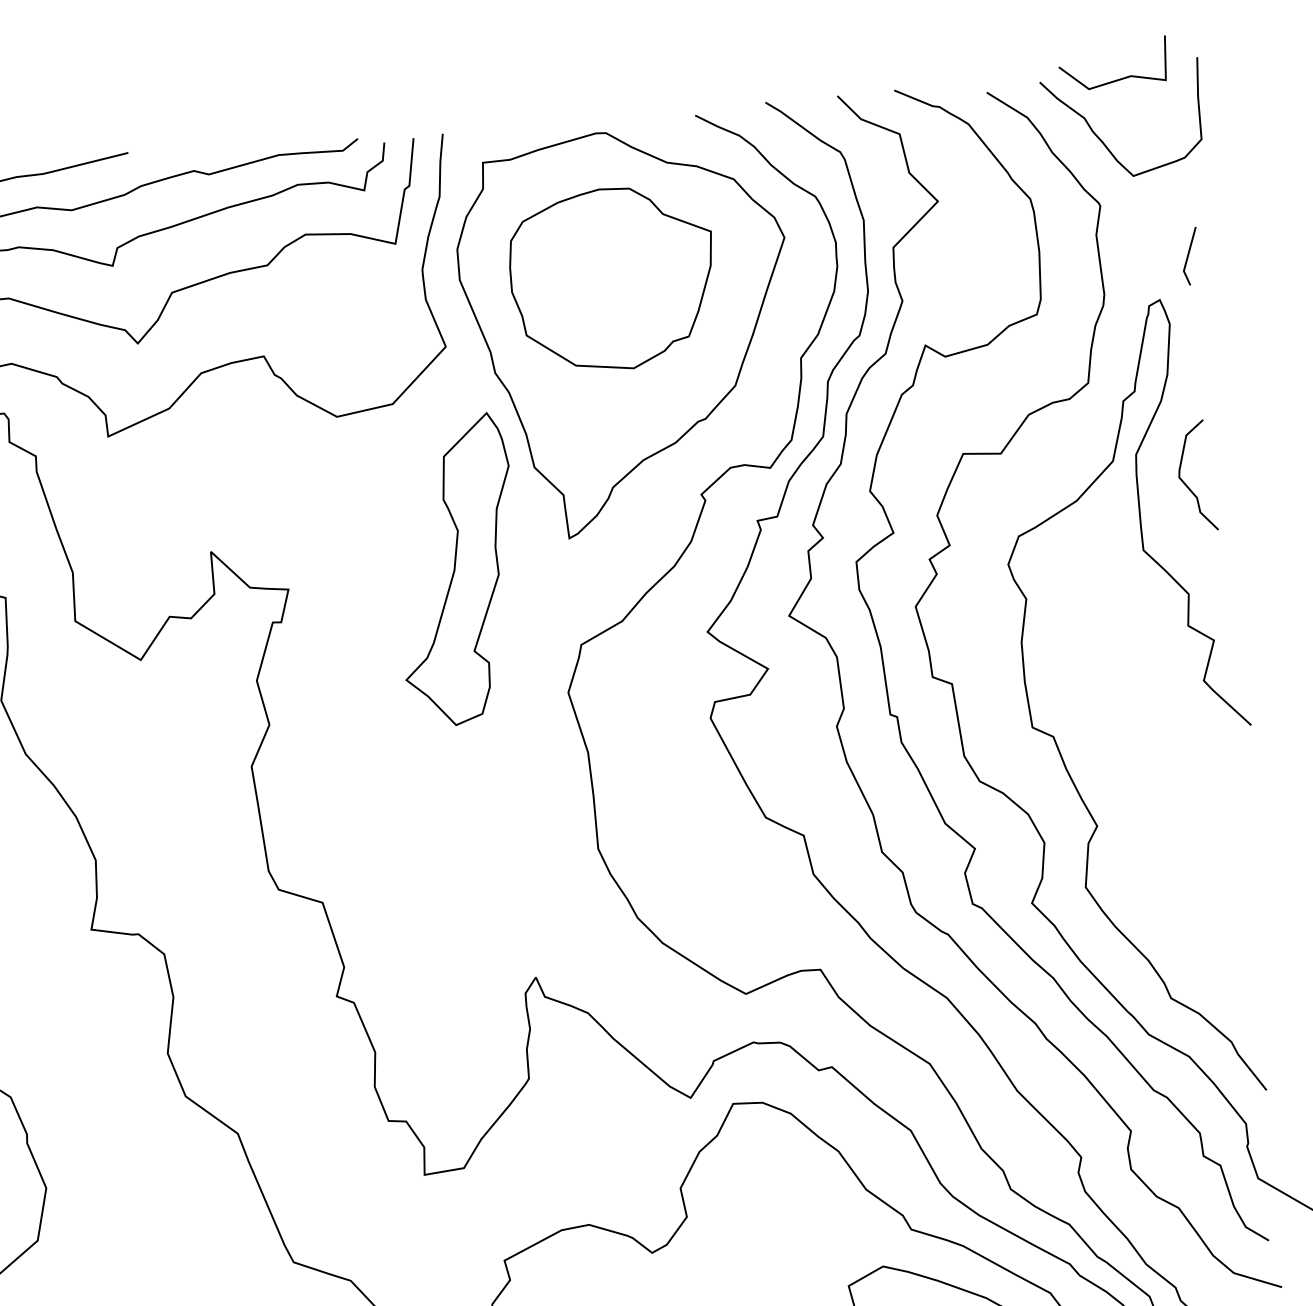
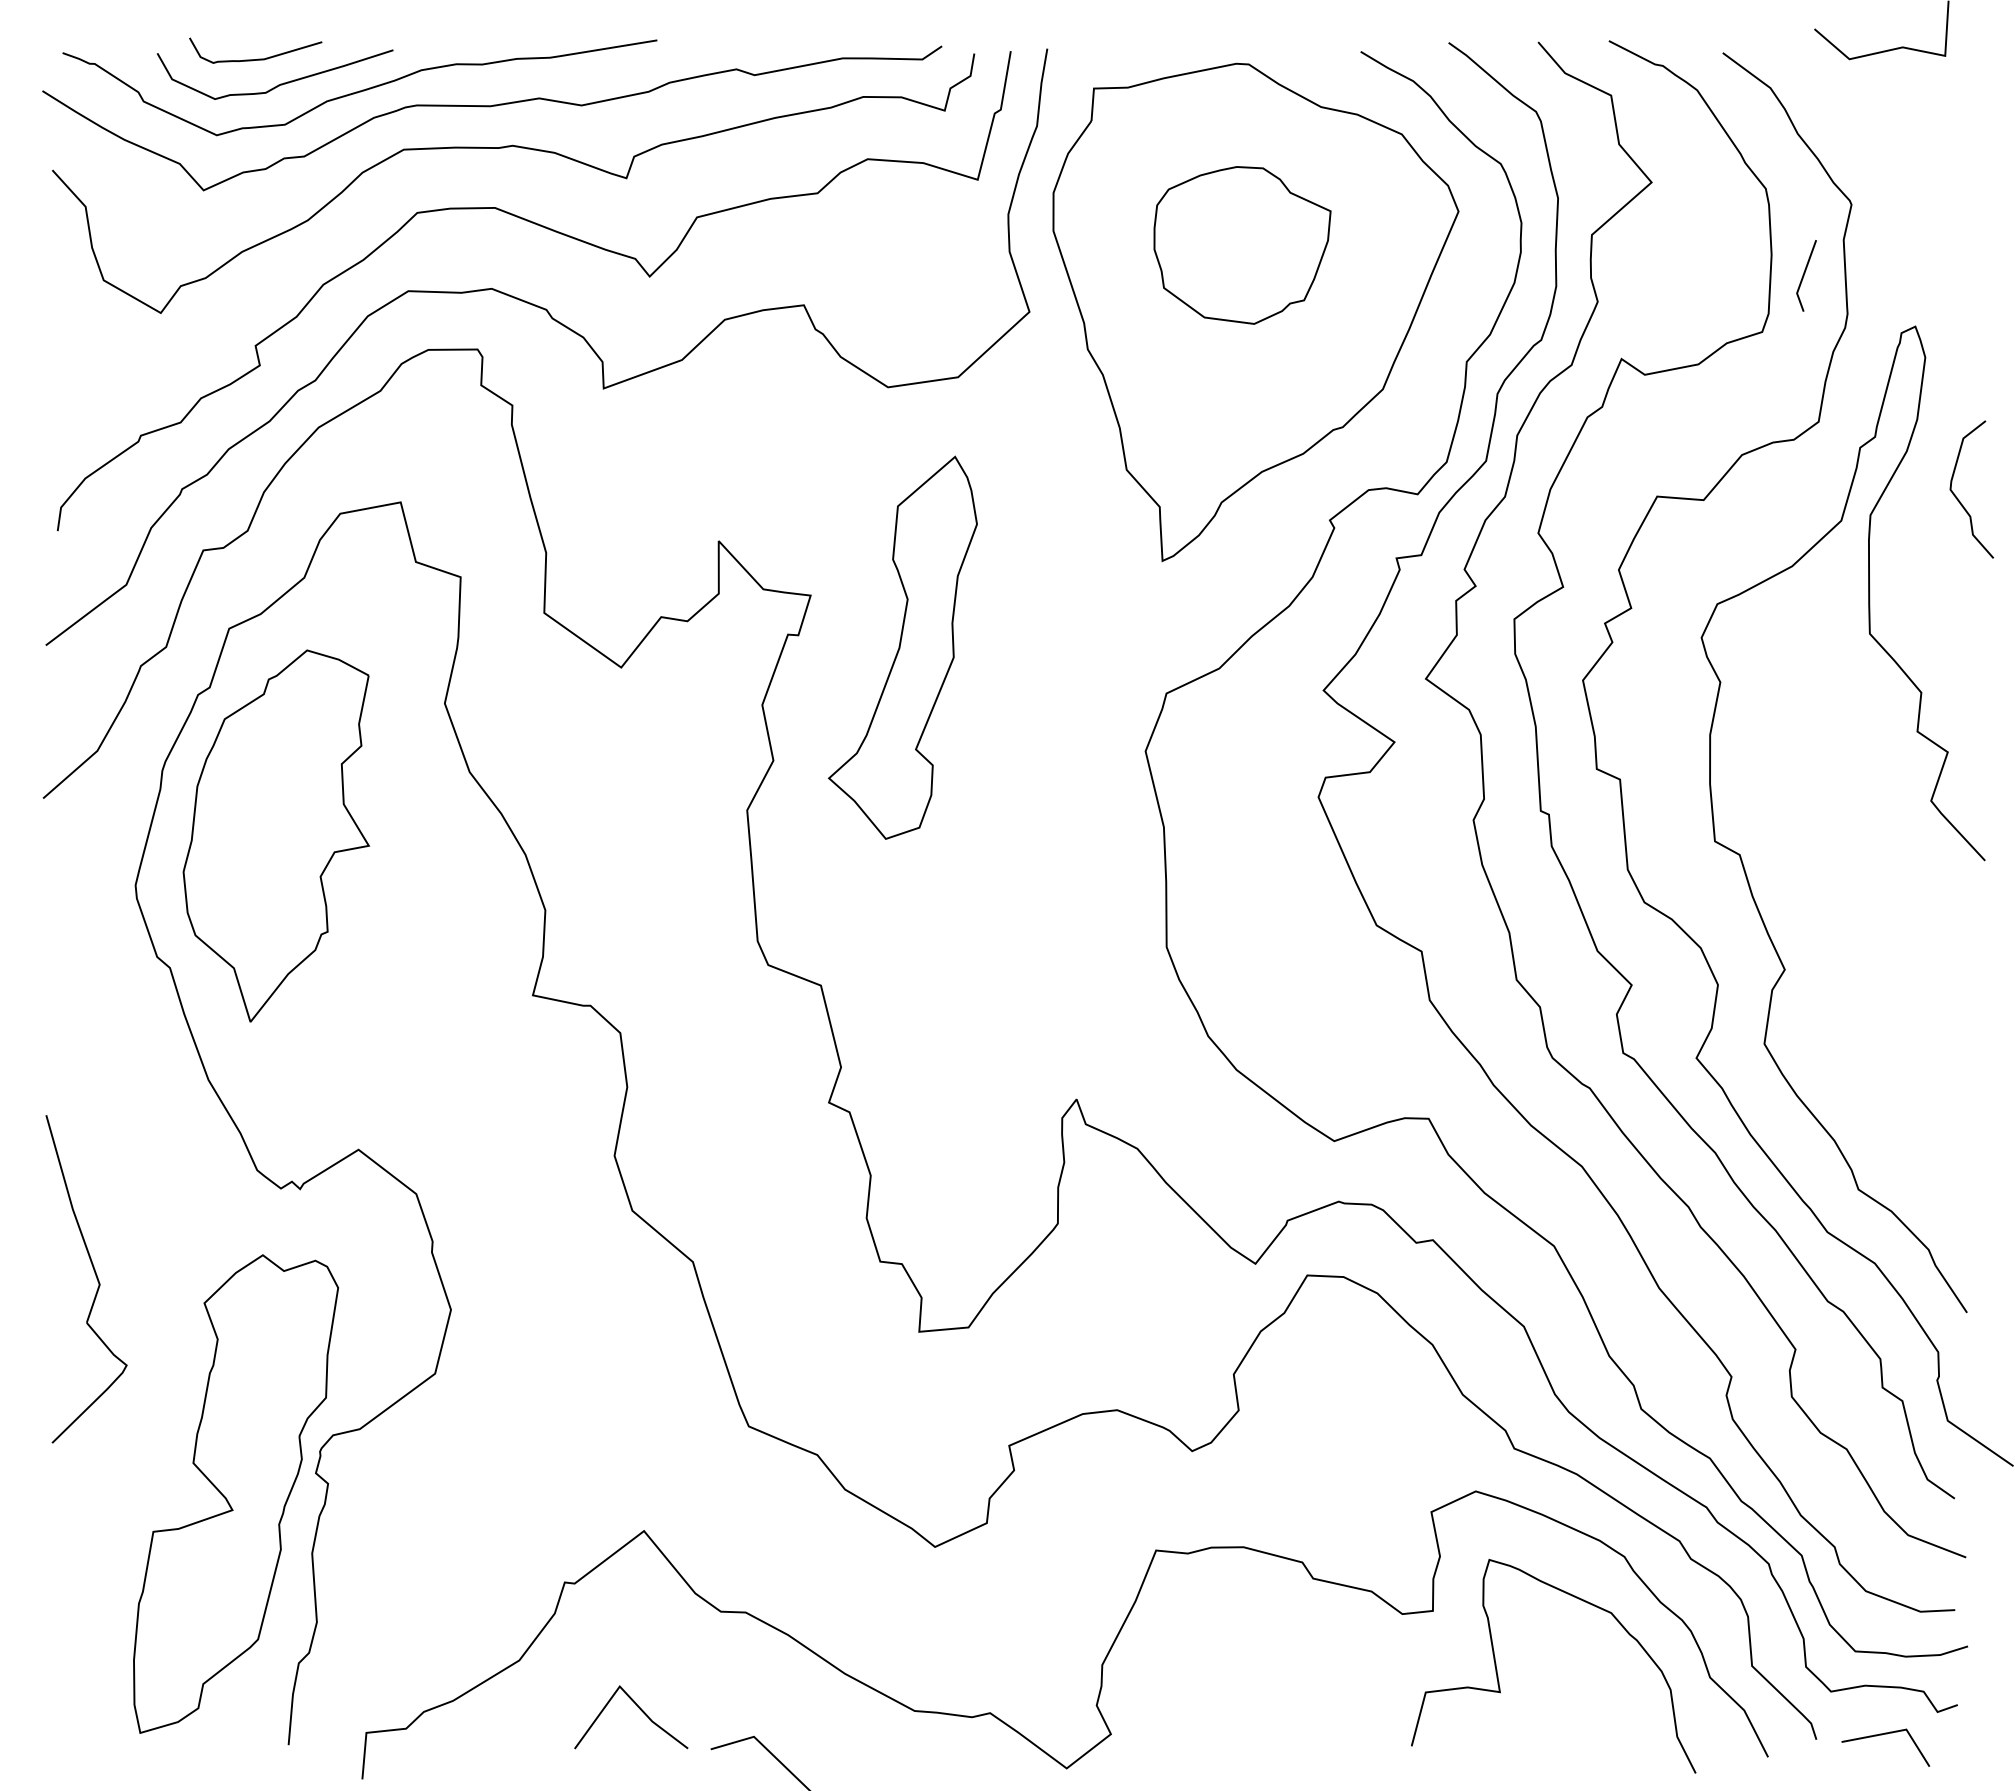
curve: (1101, 139) -> (1859, 122), removed
line: (1188, 256) -> (1804, 275), moved
part: (612, 279) -> (1242, 245), size x0.7
curve: (1186, 484) -> (1958, 498), moved
part: (456, 569) -> (902, 647), moved

